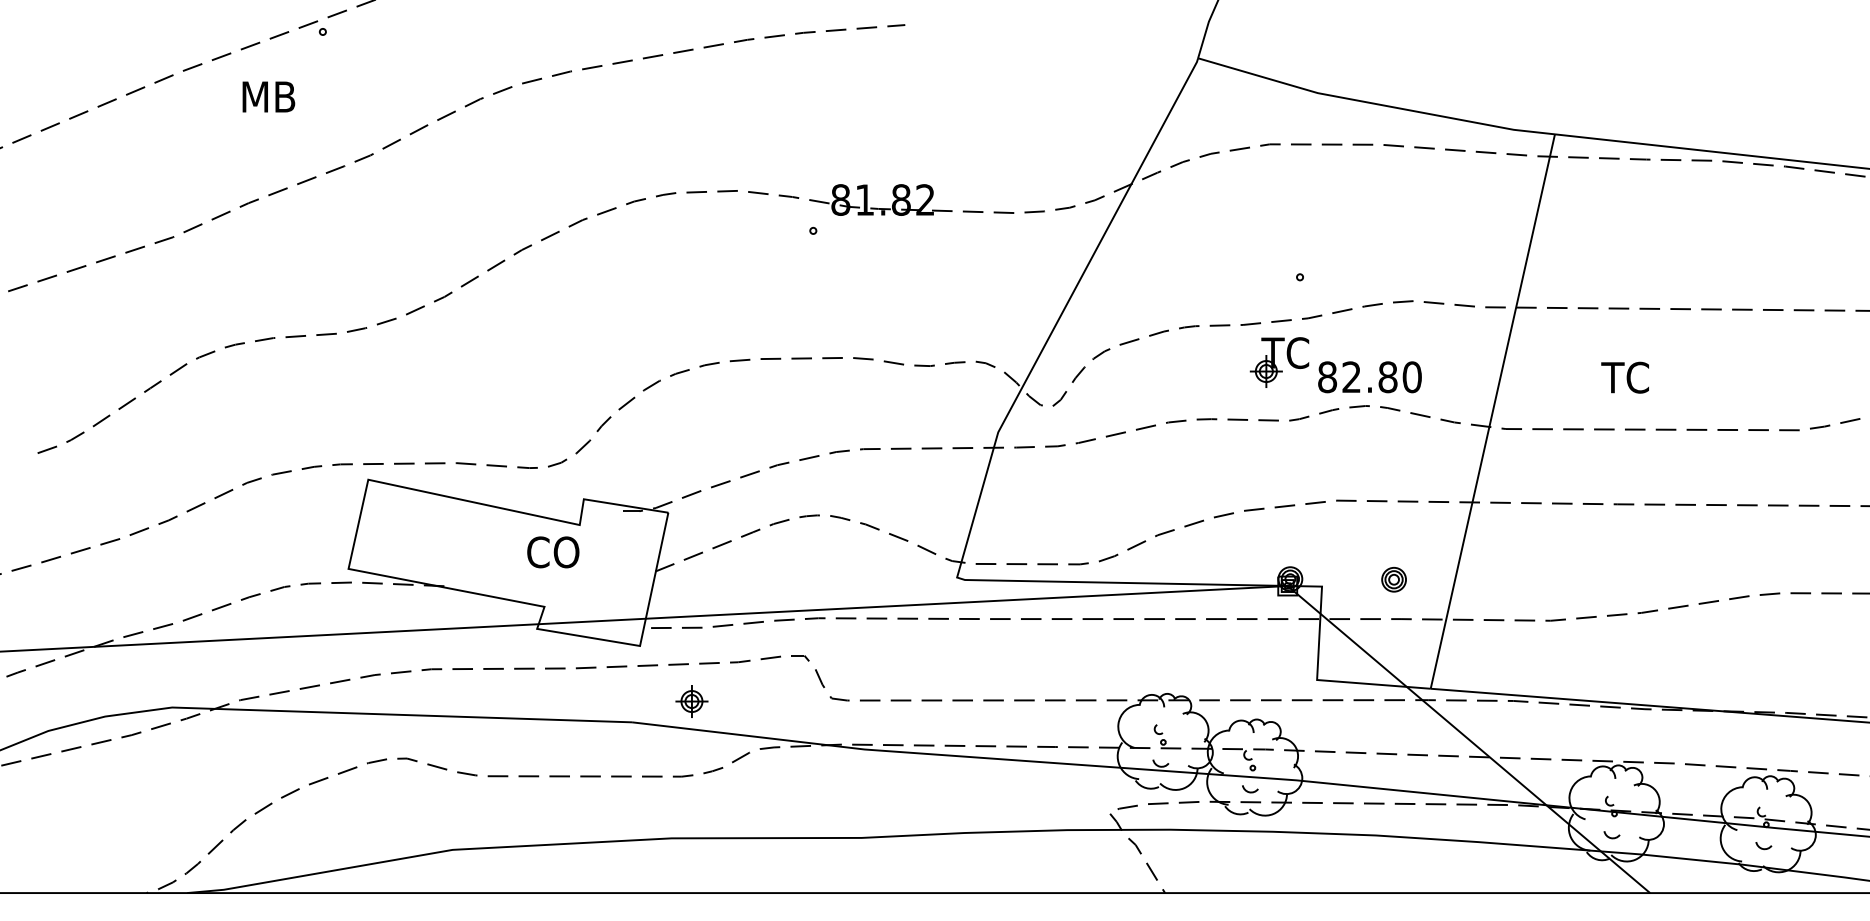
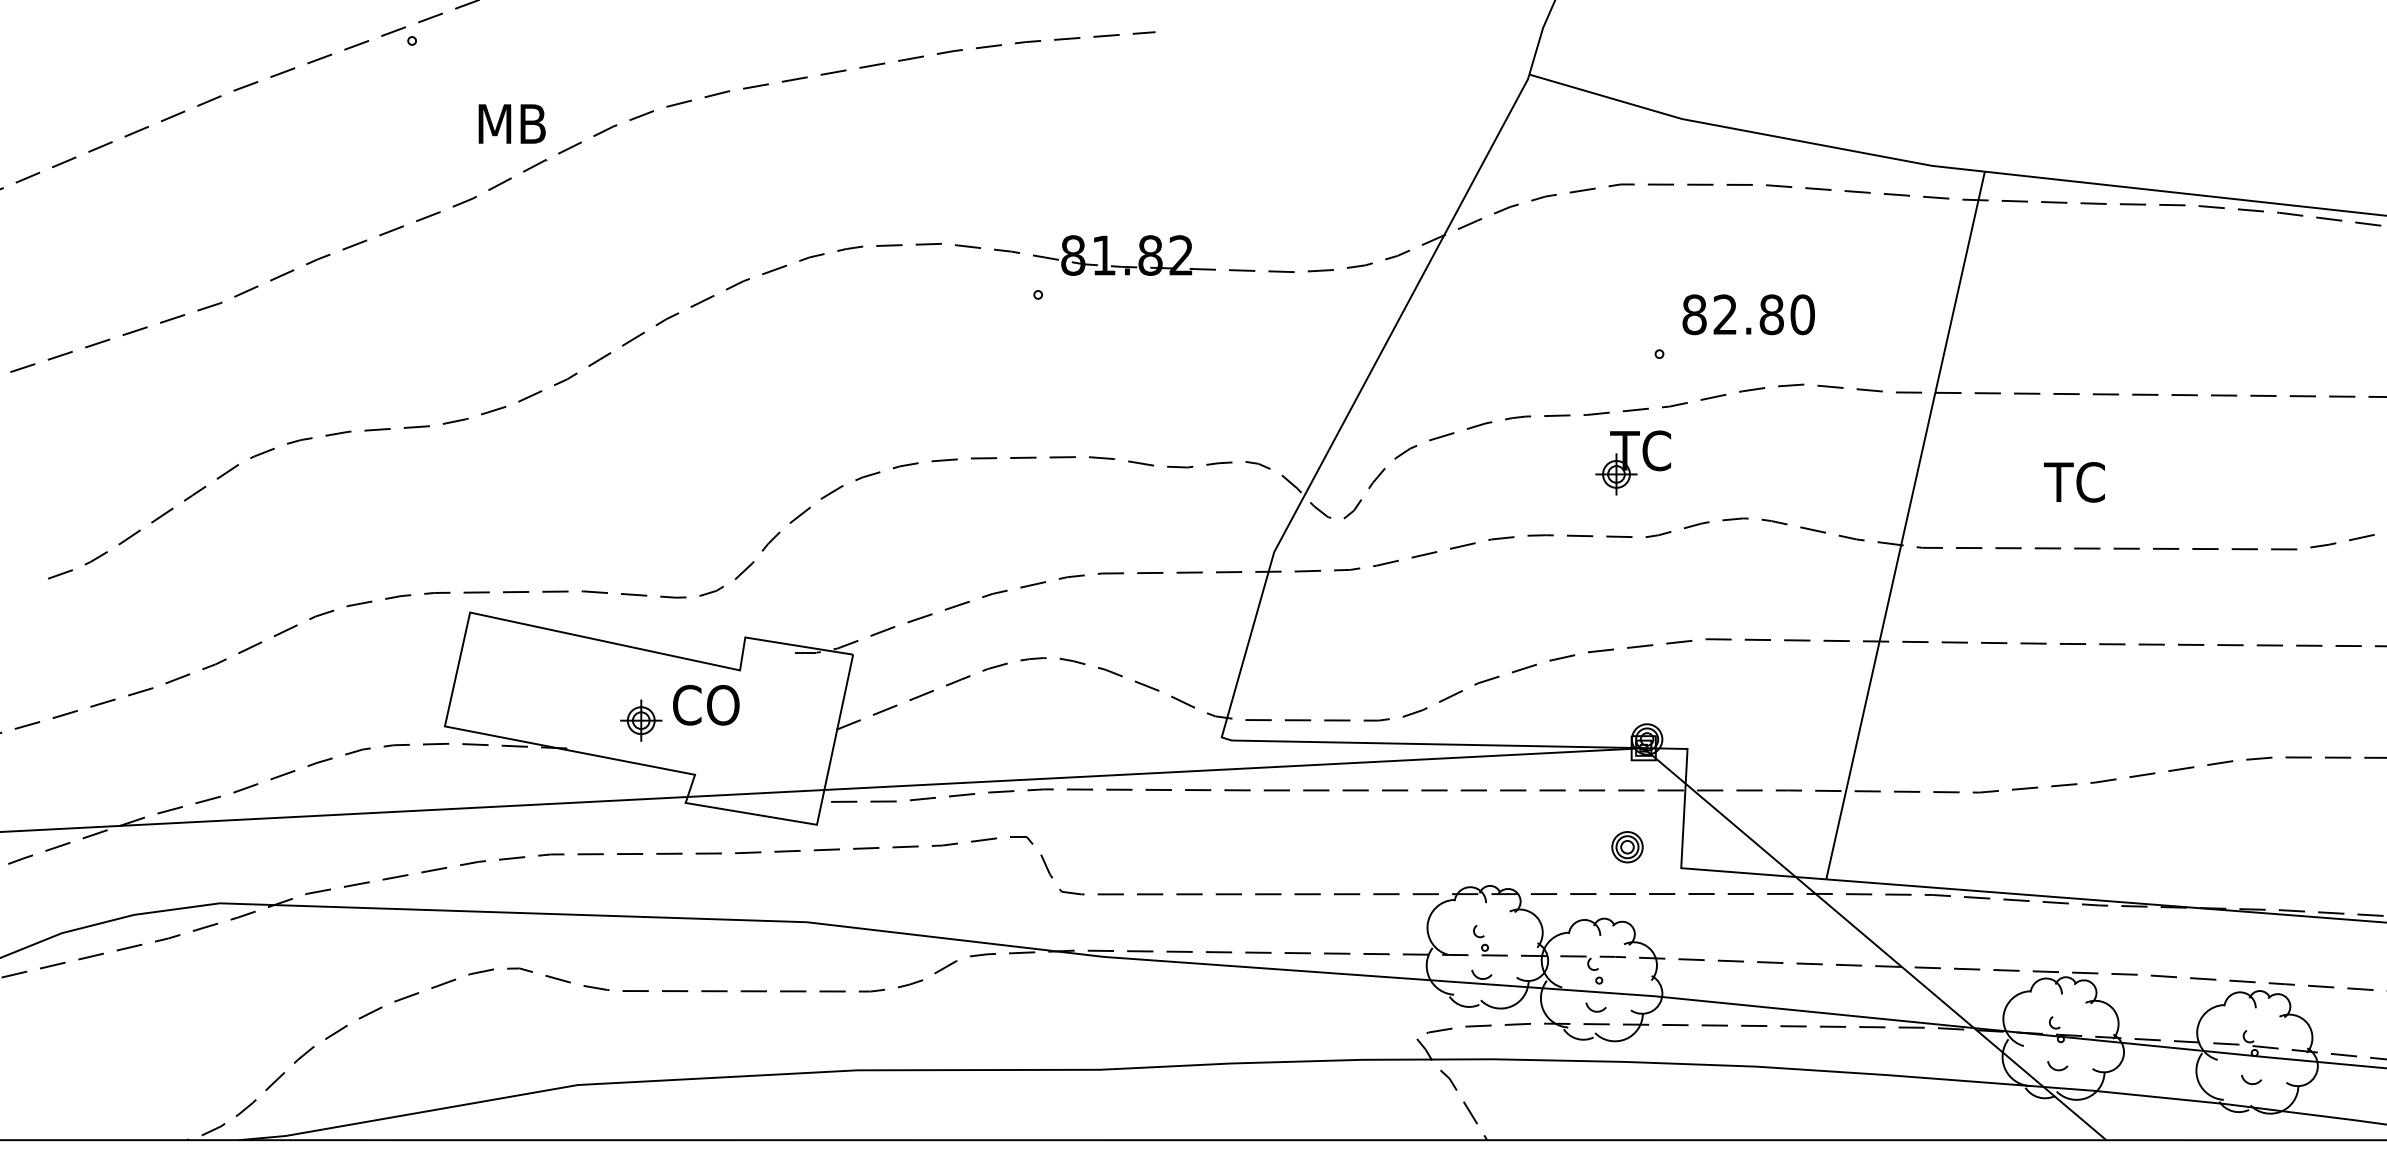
text: (268, 96) -> (511, 123), moved
text: (1369, 377) -> (1748, 314), moved
part: (1394, 579) -> (1627, 847), moved
part: (692, 701) -> (641, 720), moved

